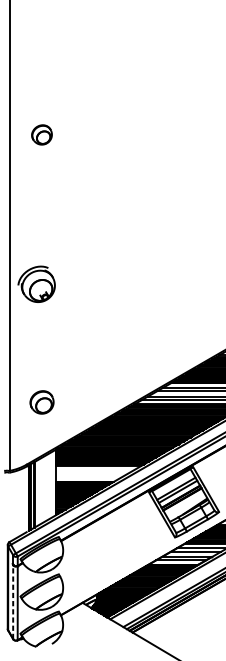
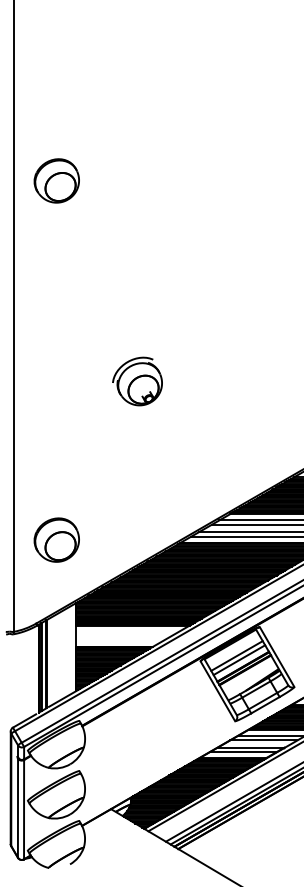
part: (41, 134) -> (56, 180), size x1.67
part: (36, 284) -> (137, 381), moved
part: (41, 402) -> (56, 539), size x1.43
line: (12, 602) -> (17, 808), dashed -> solid

